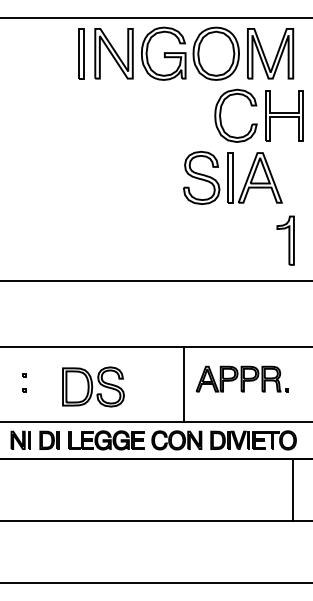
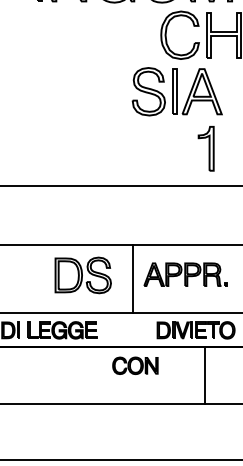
part: (285, 240) -> (206, 148), moved
part: (93, 386) -> (83, 274), moved
part: (176, 440) -> (135, 365), moved
line: (292, 489) -> (204, 375), moved

